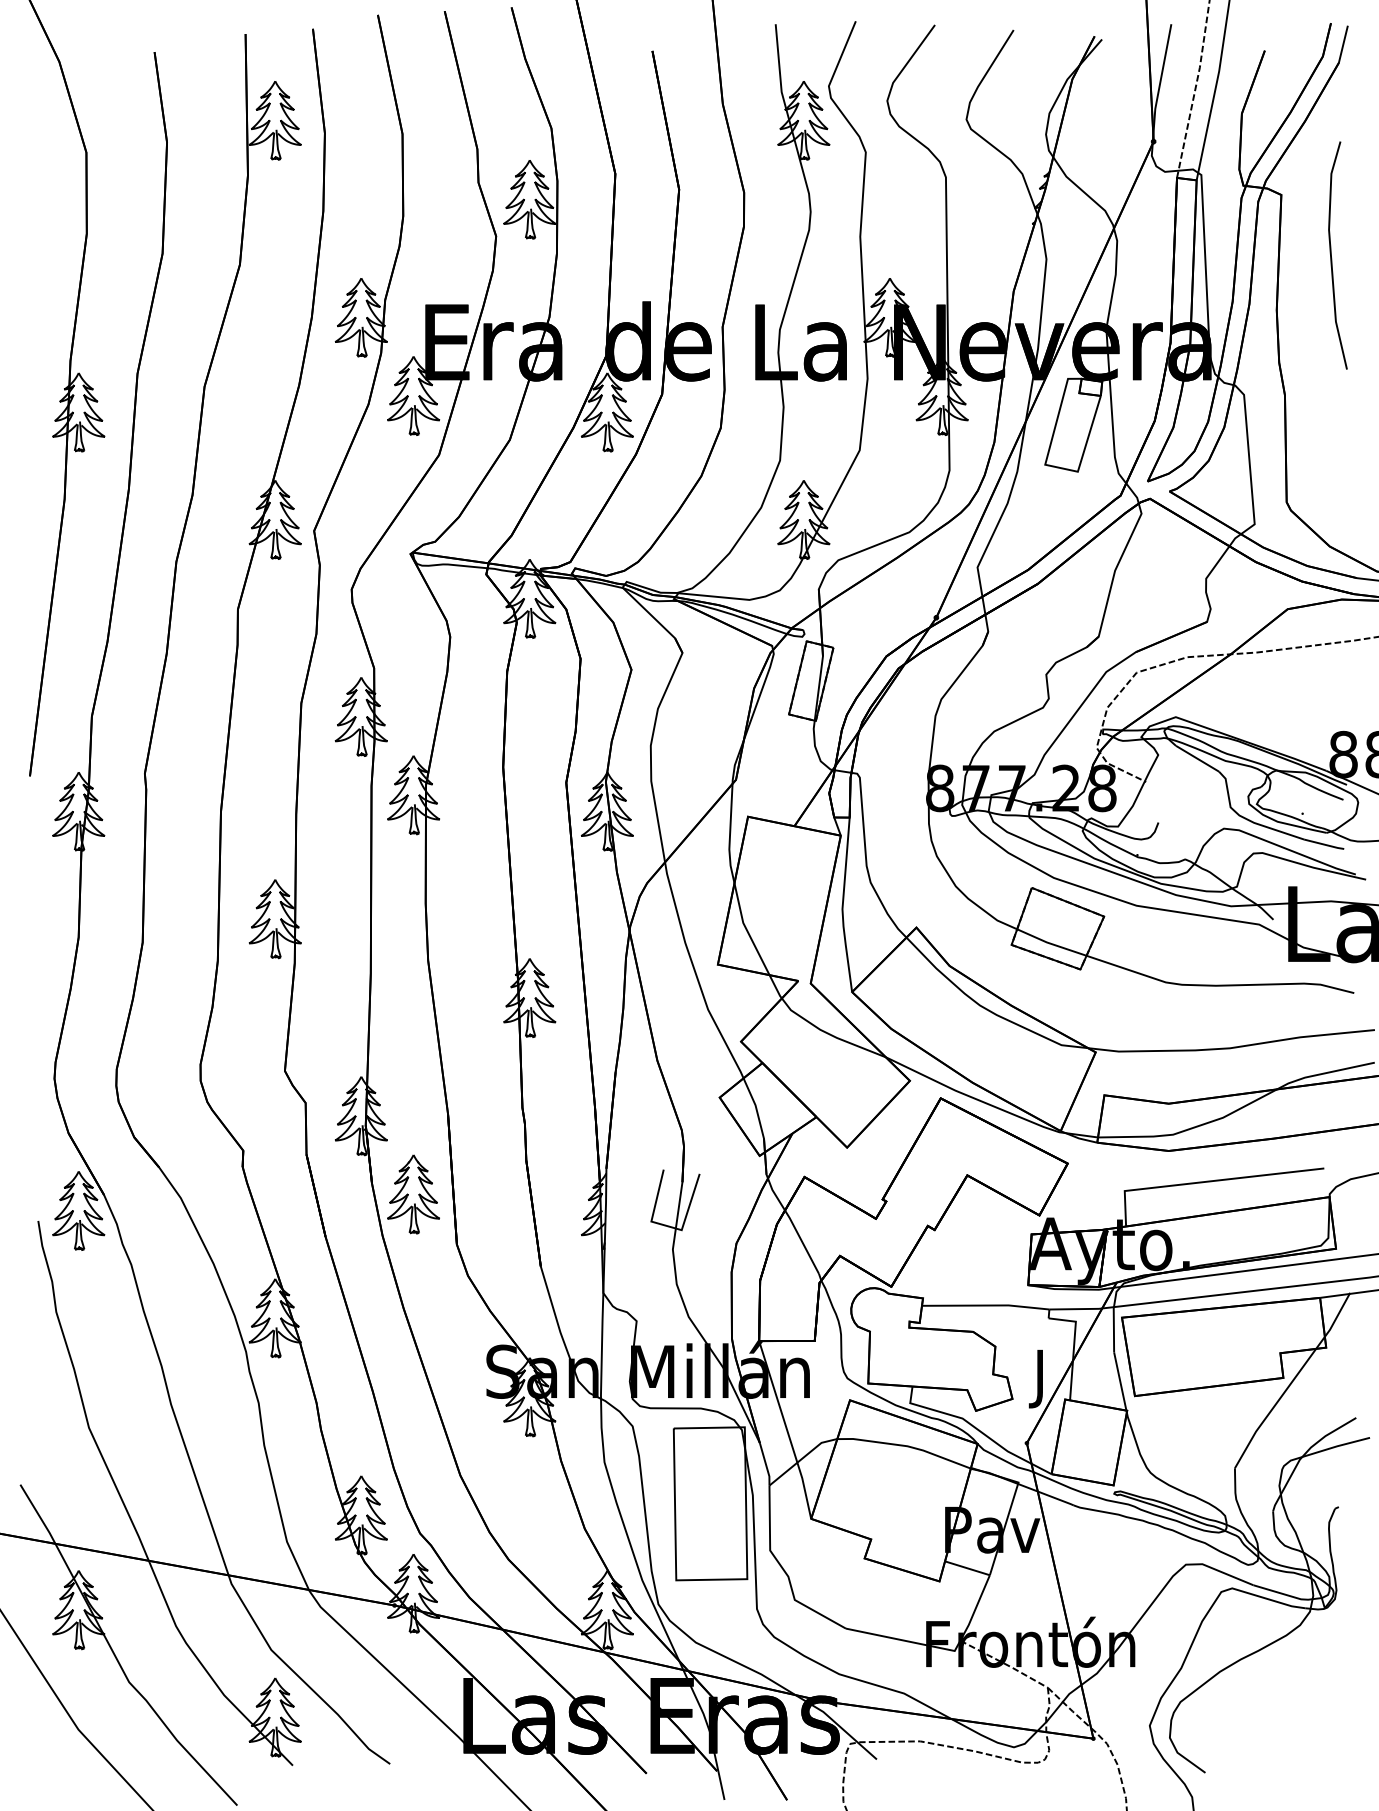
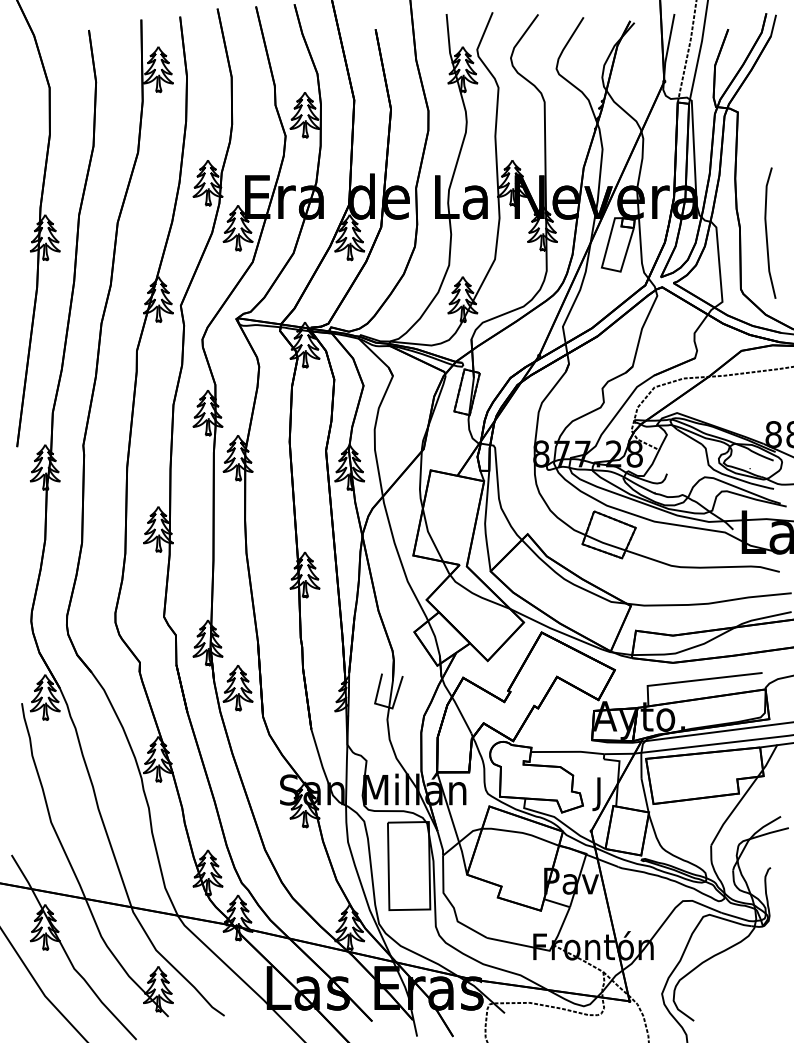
line: (1332, 254) -> (767, 232), moved

